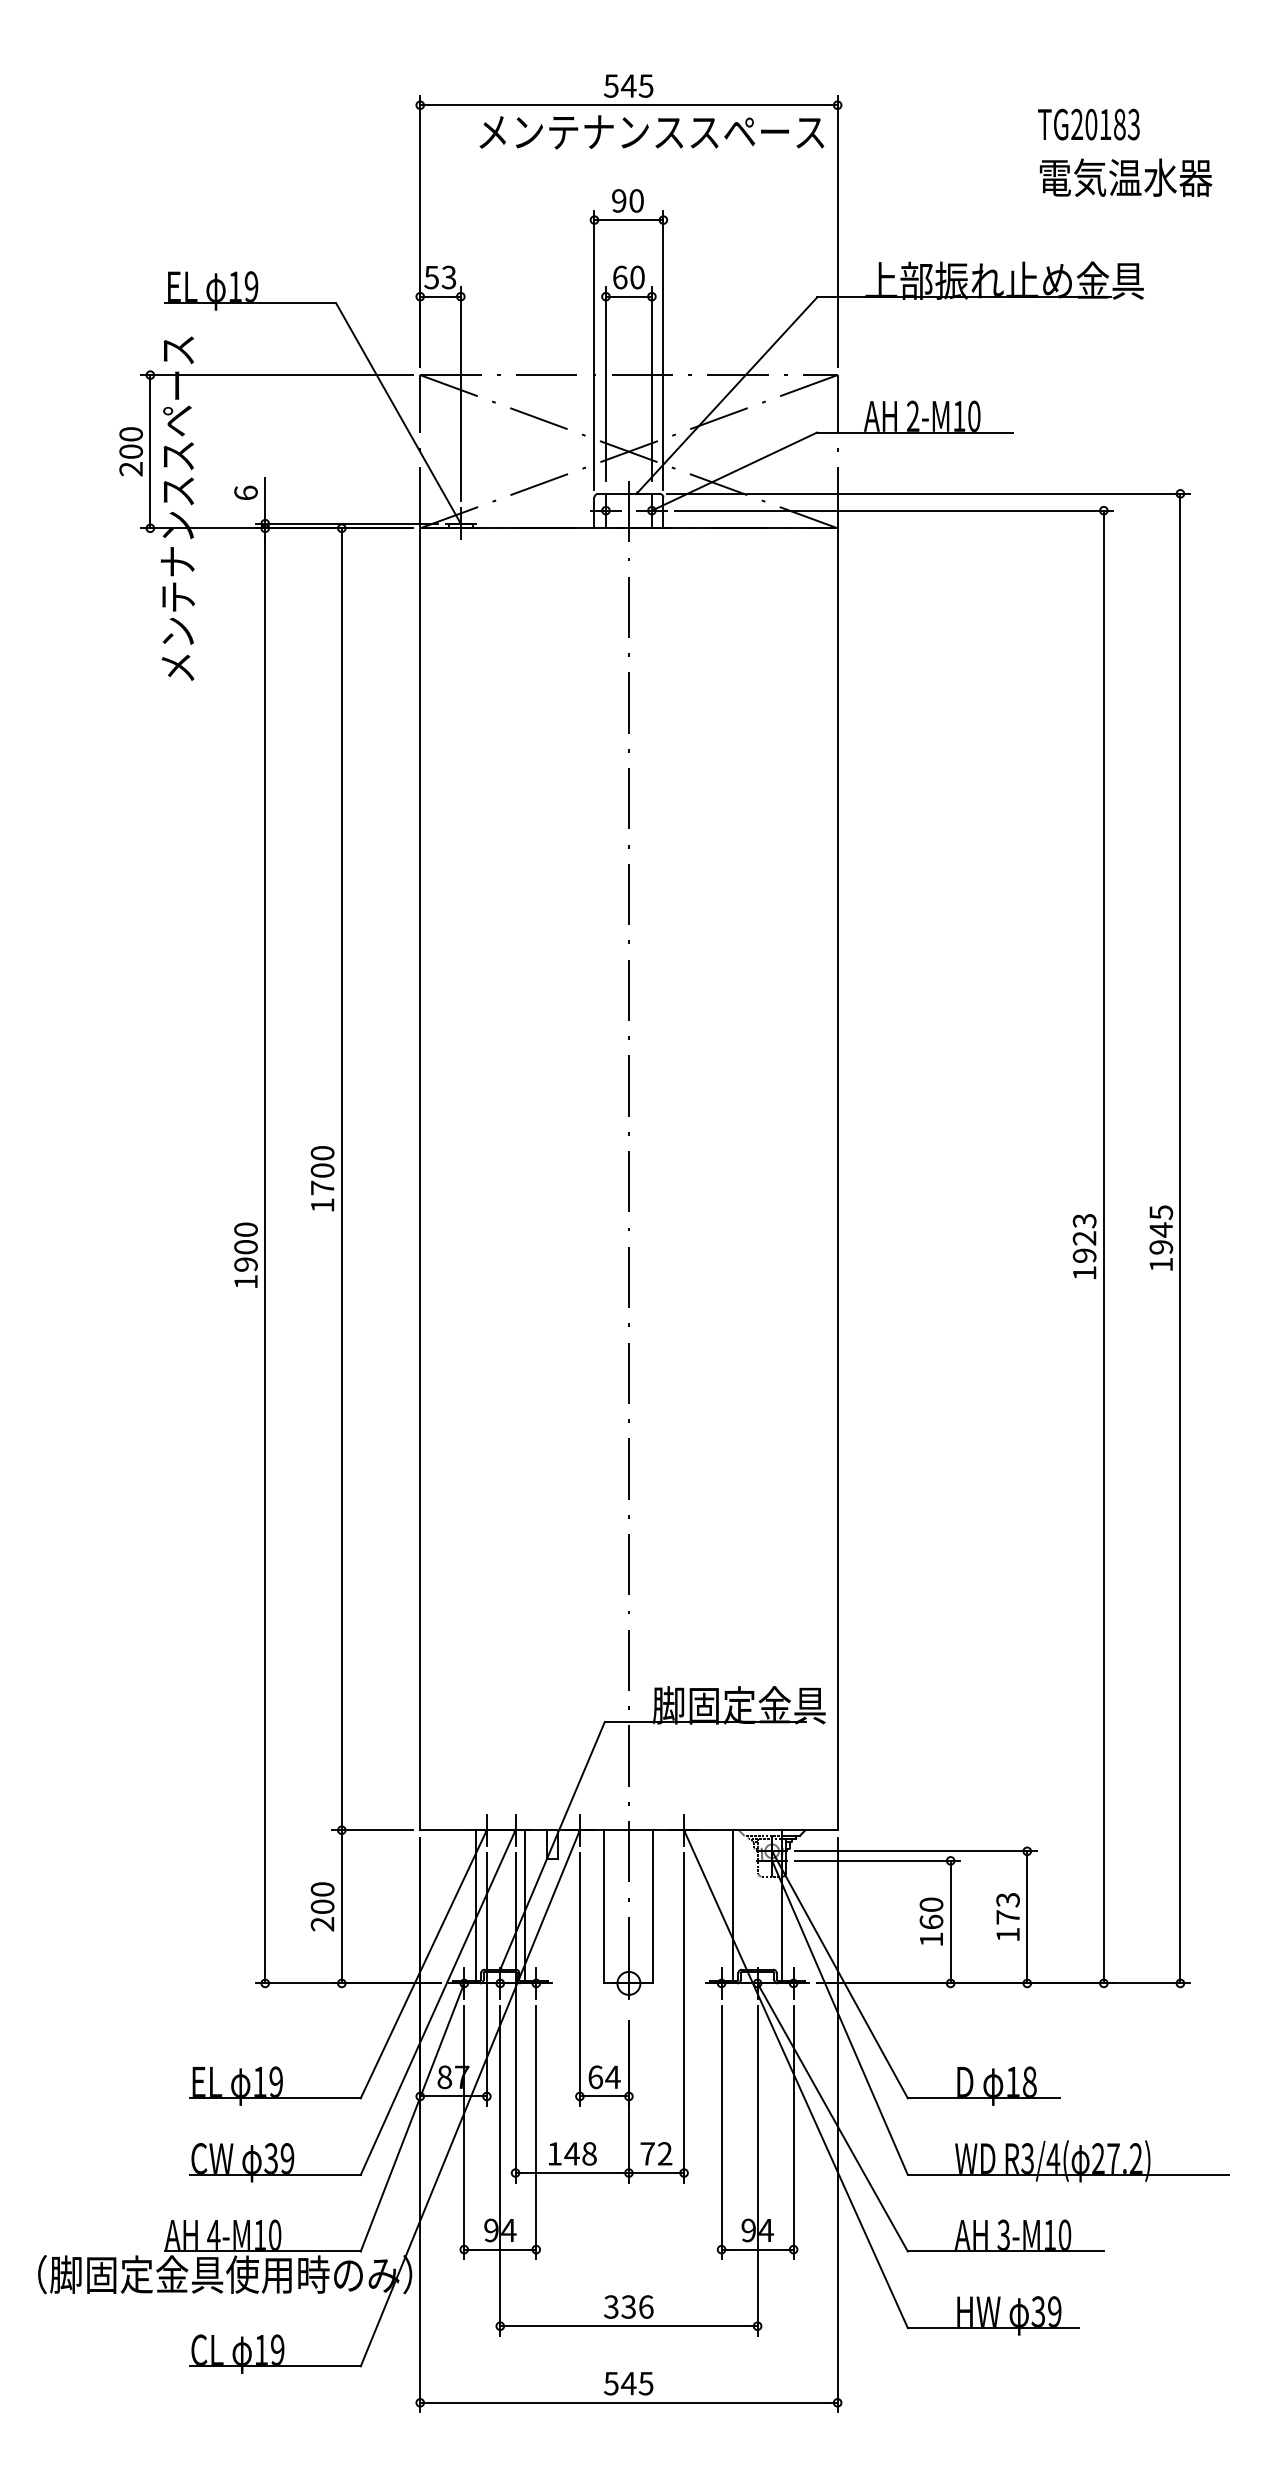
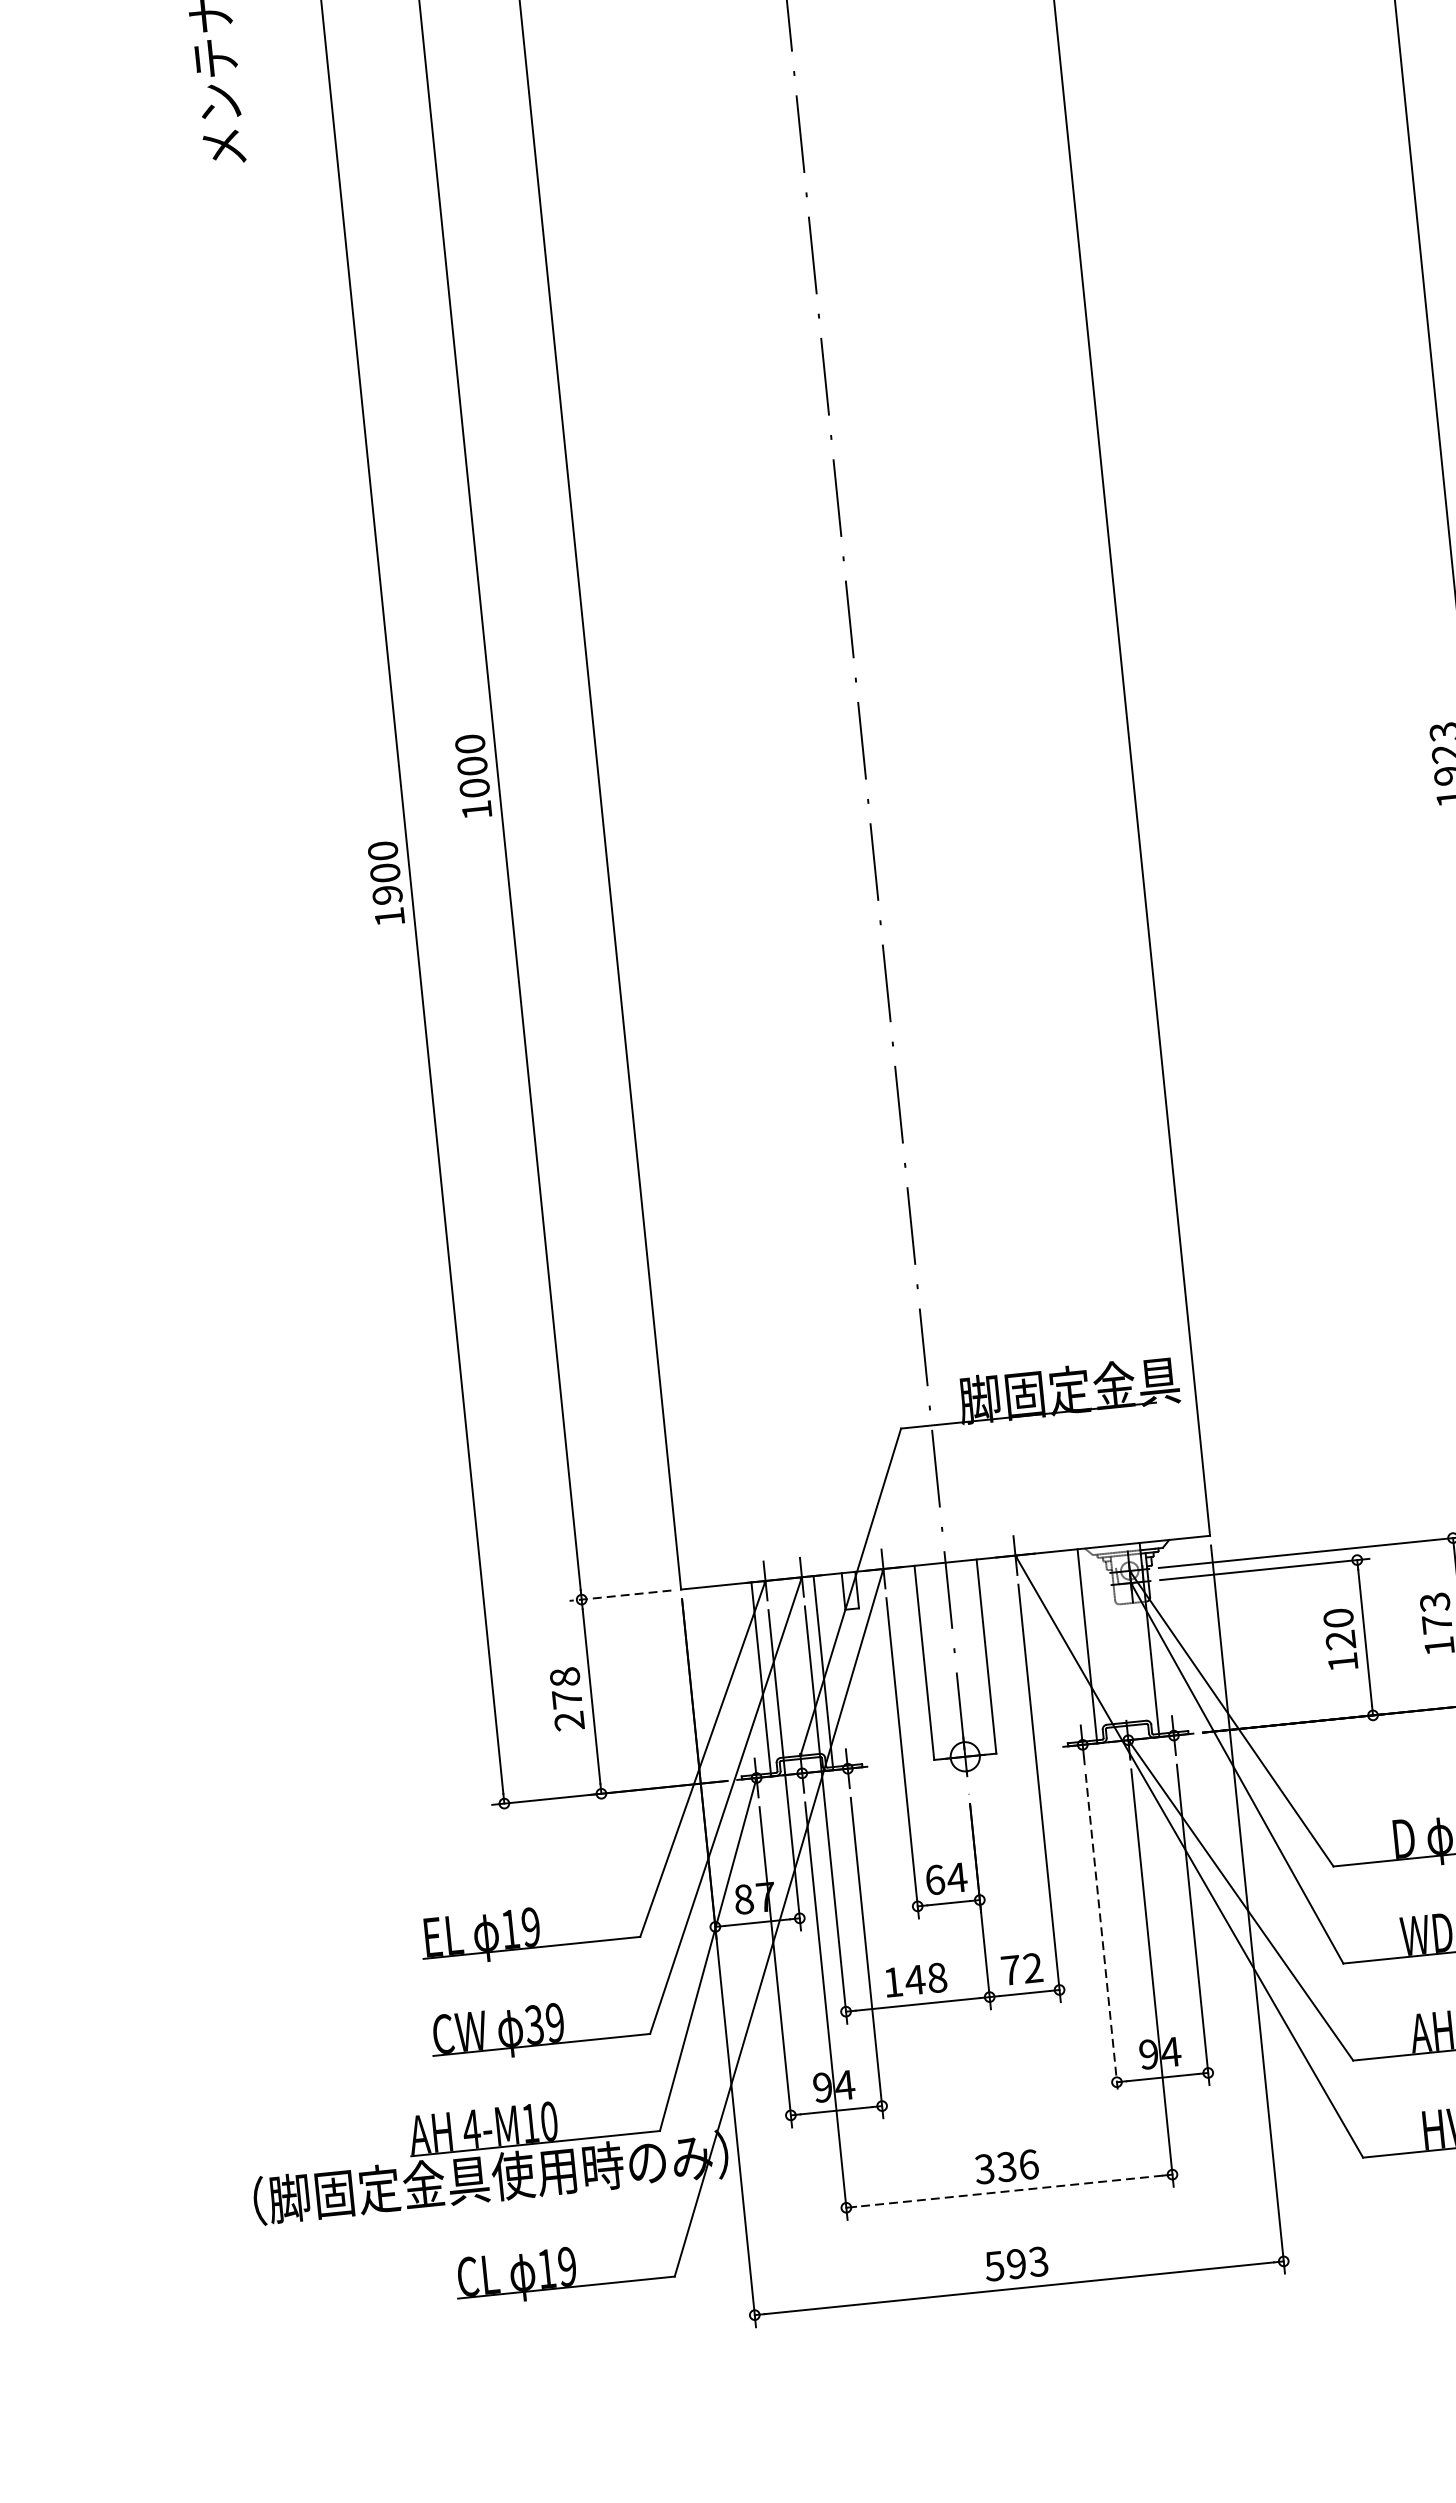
text: (322, 1187) -> (474, 787), 1700 -> 1000
line: (371, 1830) -> (619, 1596), solid -> dashed
text: (322, 1897) -> (565, 1687), 200 -> 278
text: (931, 1921) -> (1340, 1639), 160 -> 120
line: (721, 2133) -> (1101, 1935), solid -> dashed
line: (628, 2326) -> (1008, 2191), solid -> dashed
text: (636, 2383) -> (1026, 2262), 545 -> 593

